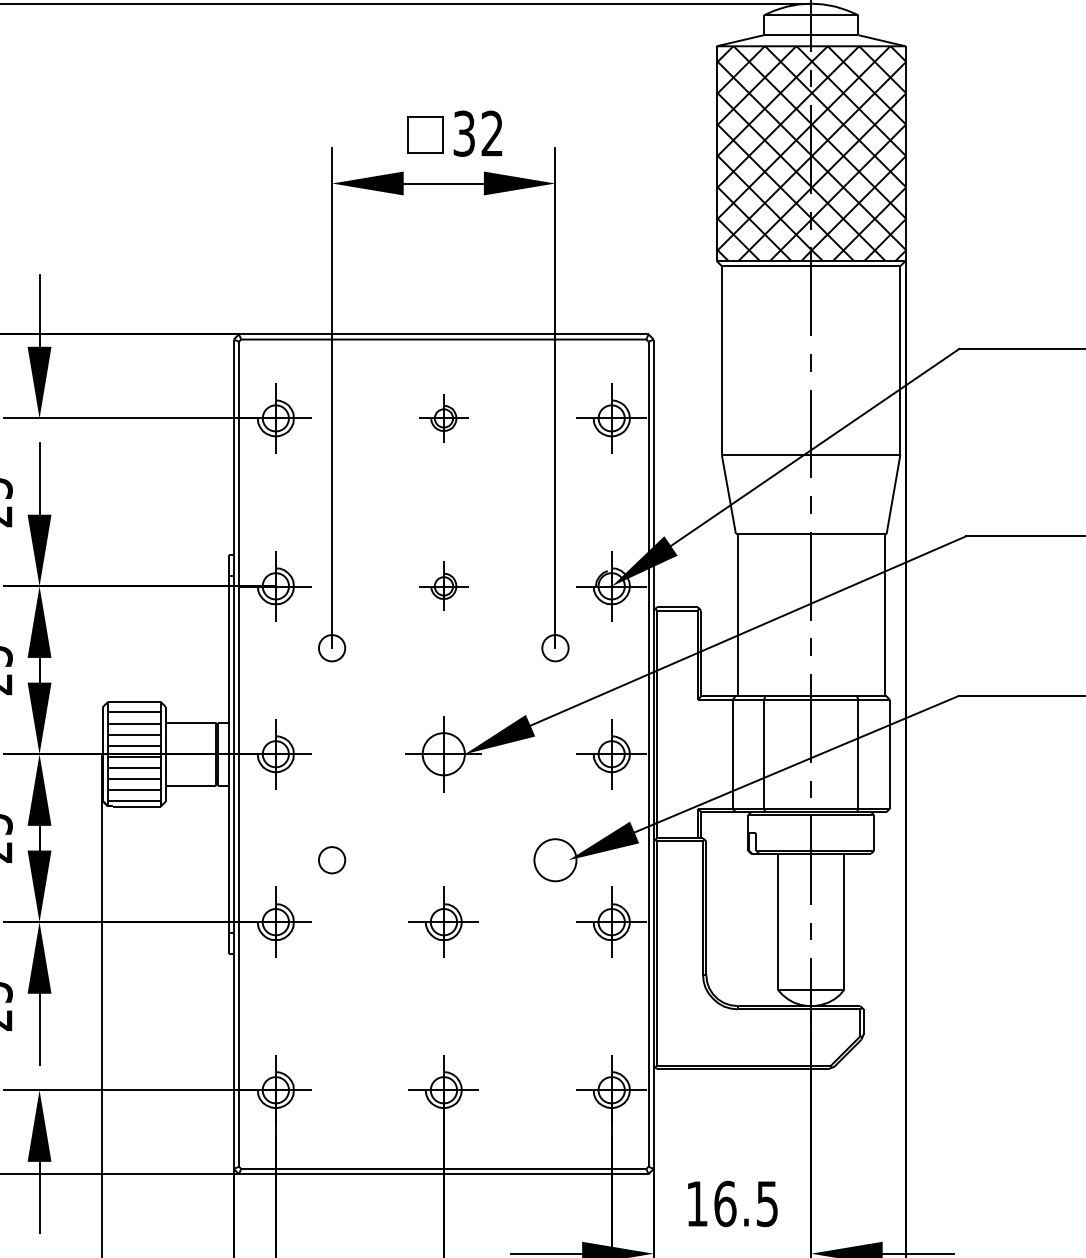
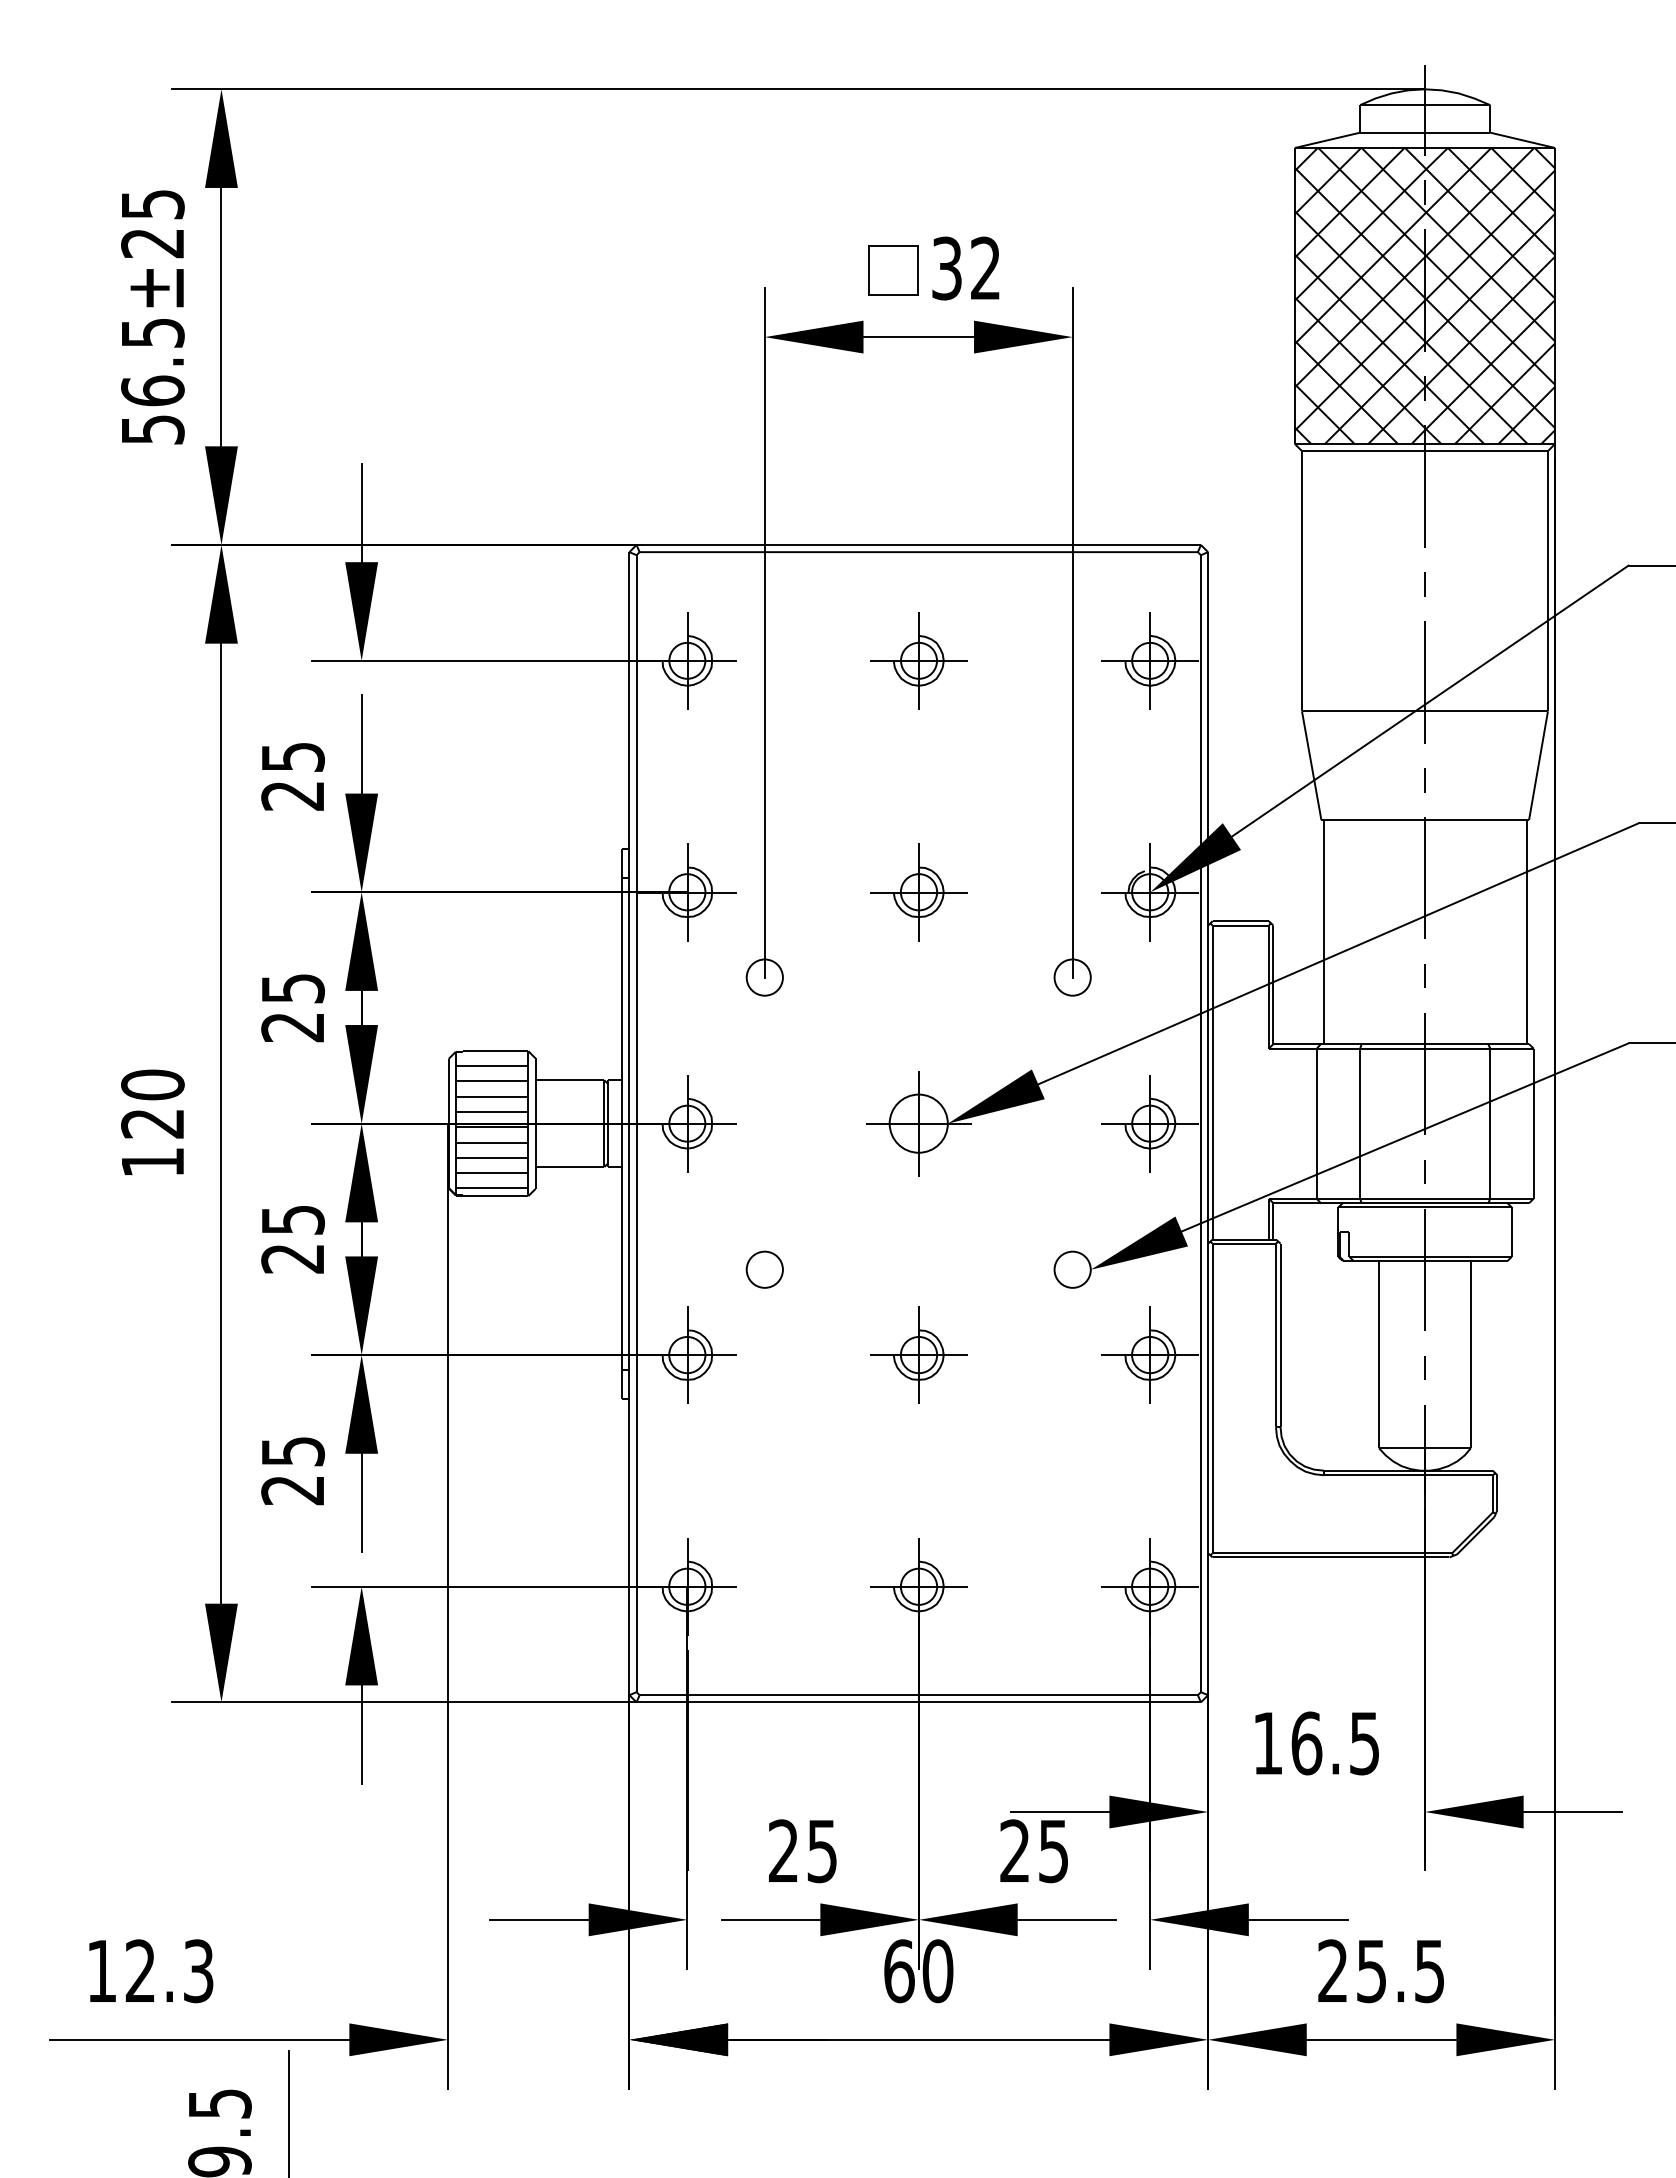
part: (443, 418) -> (918, 660), size x1.43
part: (443, 586) -> (918, 892), size x1.43
circle: (555, 860) -> (1072, 1269), size x0.62

